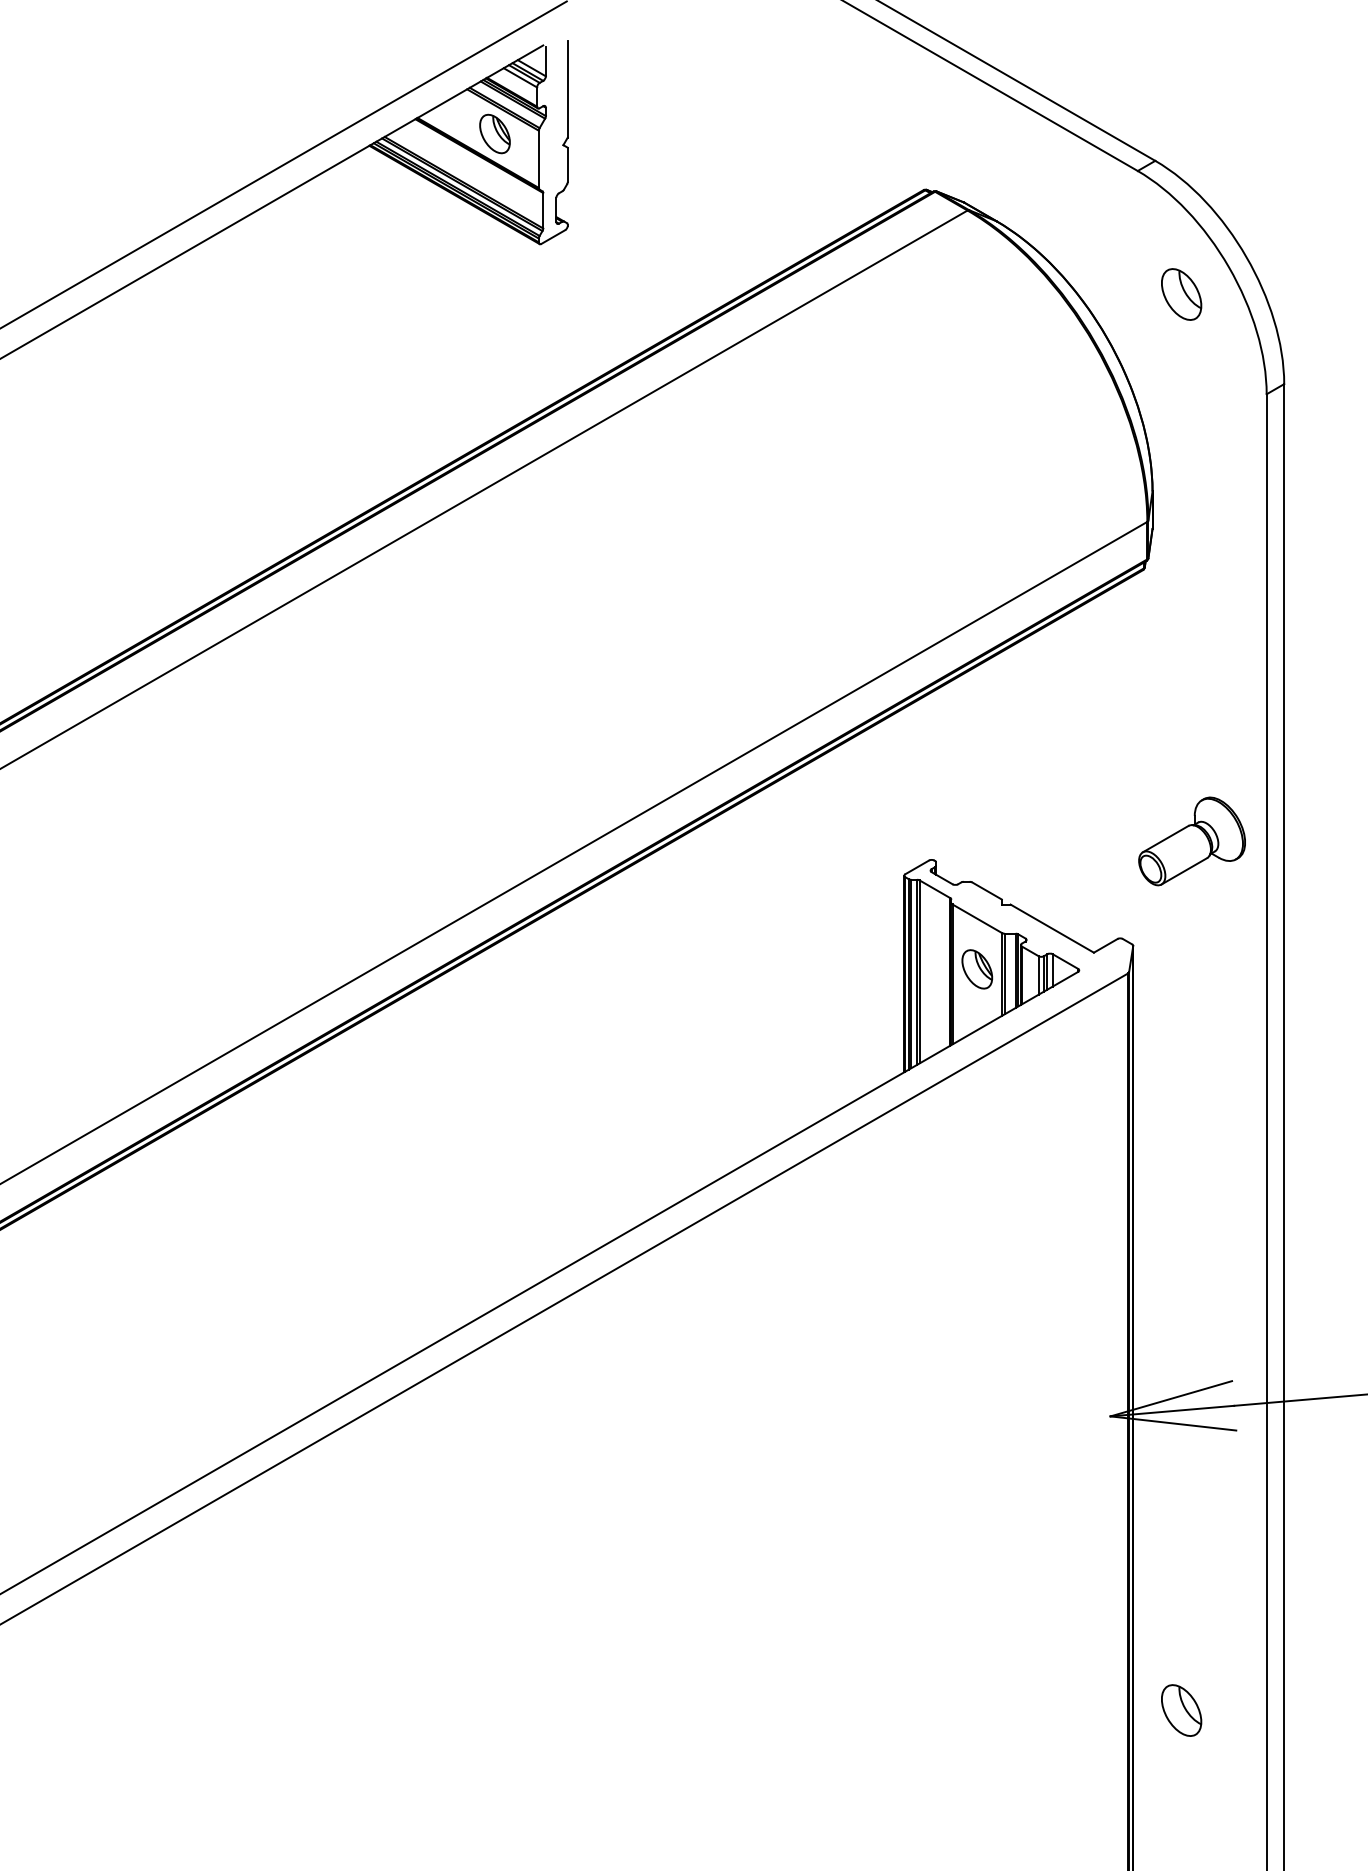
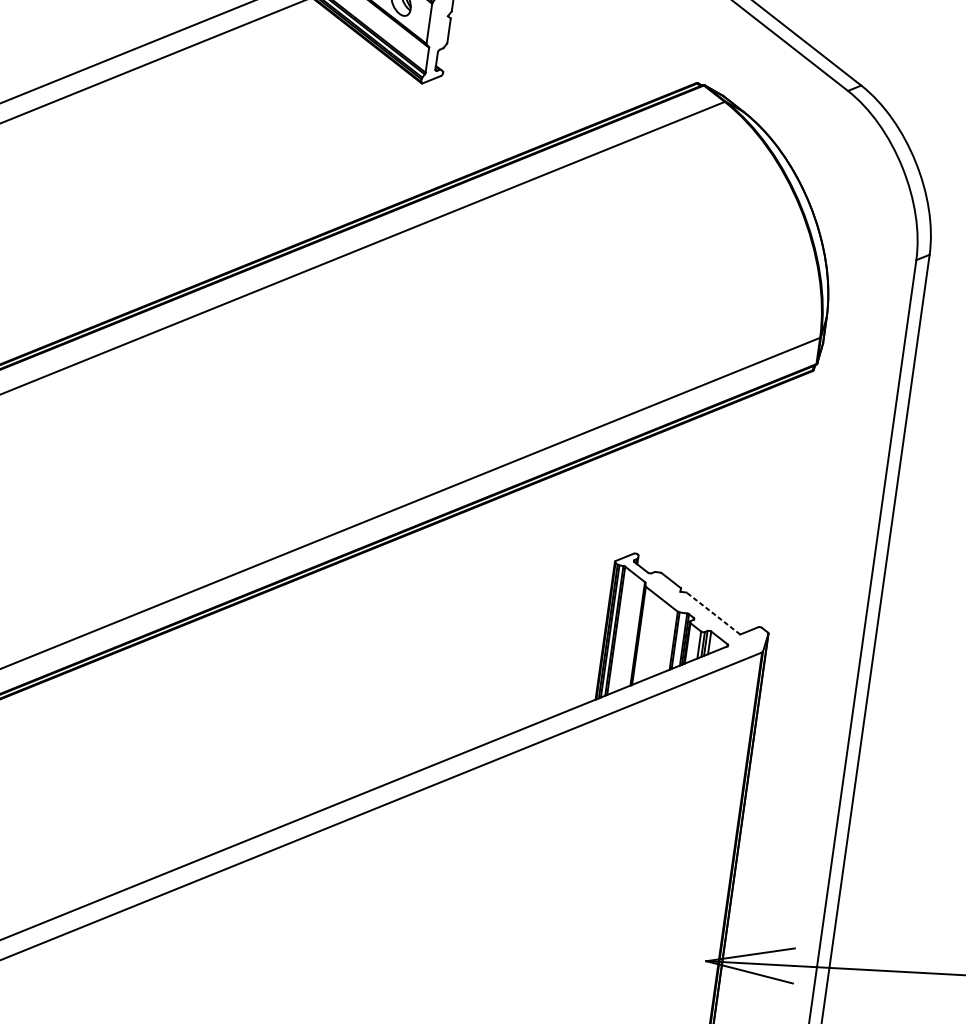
part: (1181, 294) -> (866, 181), removed
part: (1191, 841) -> (819, 566), removed
line: (1051, 928) -> (712, 613), solid -> dashed
part: (977, 969) -> (657, 634), removed

